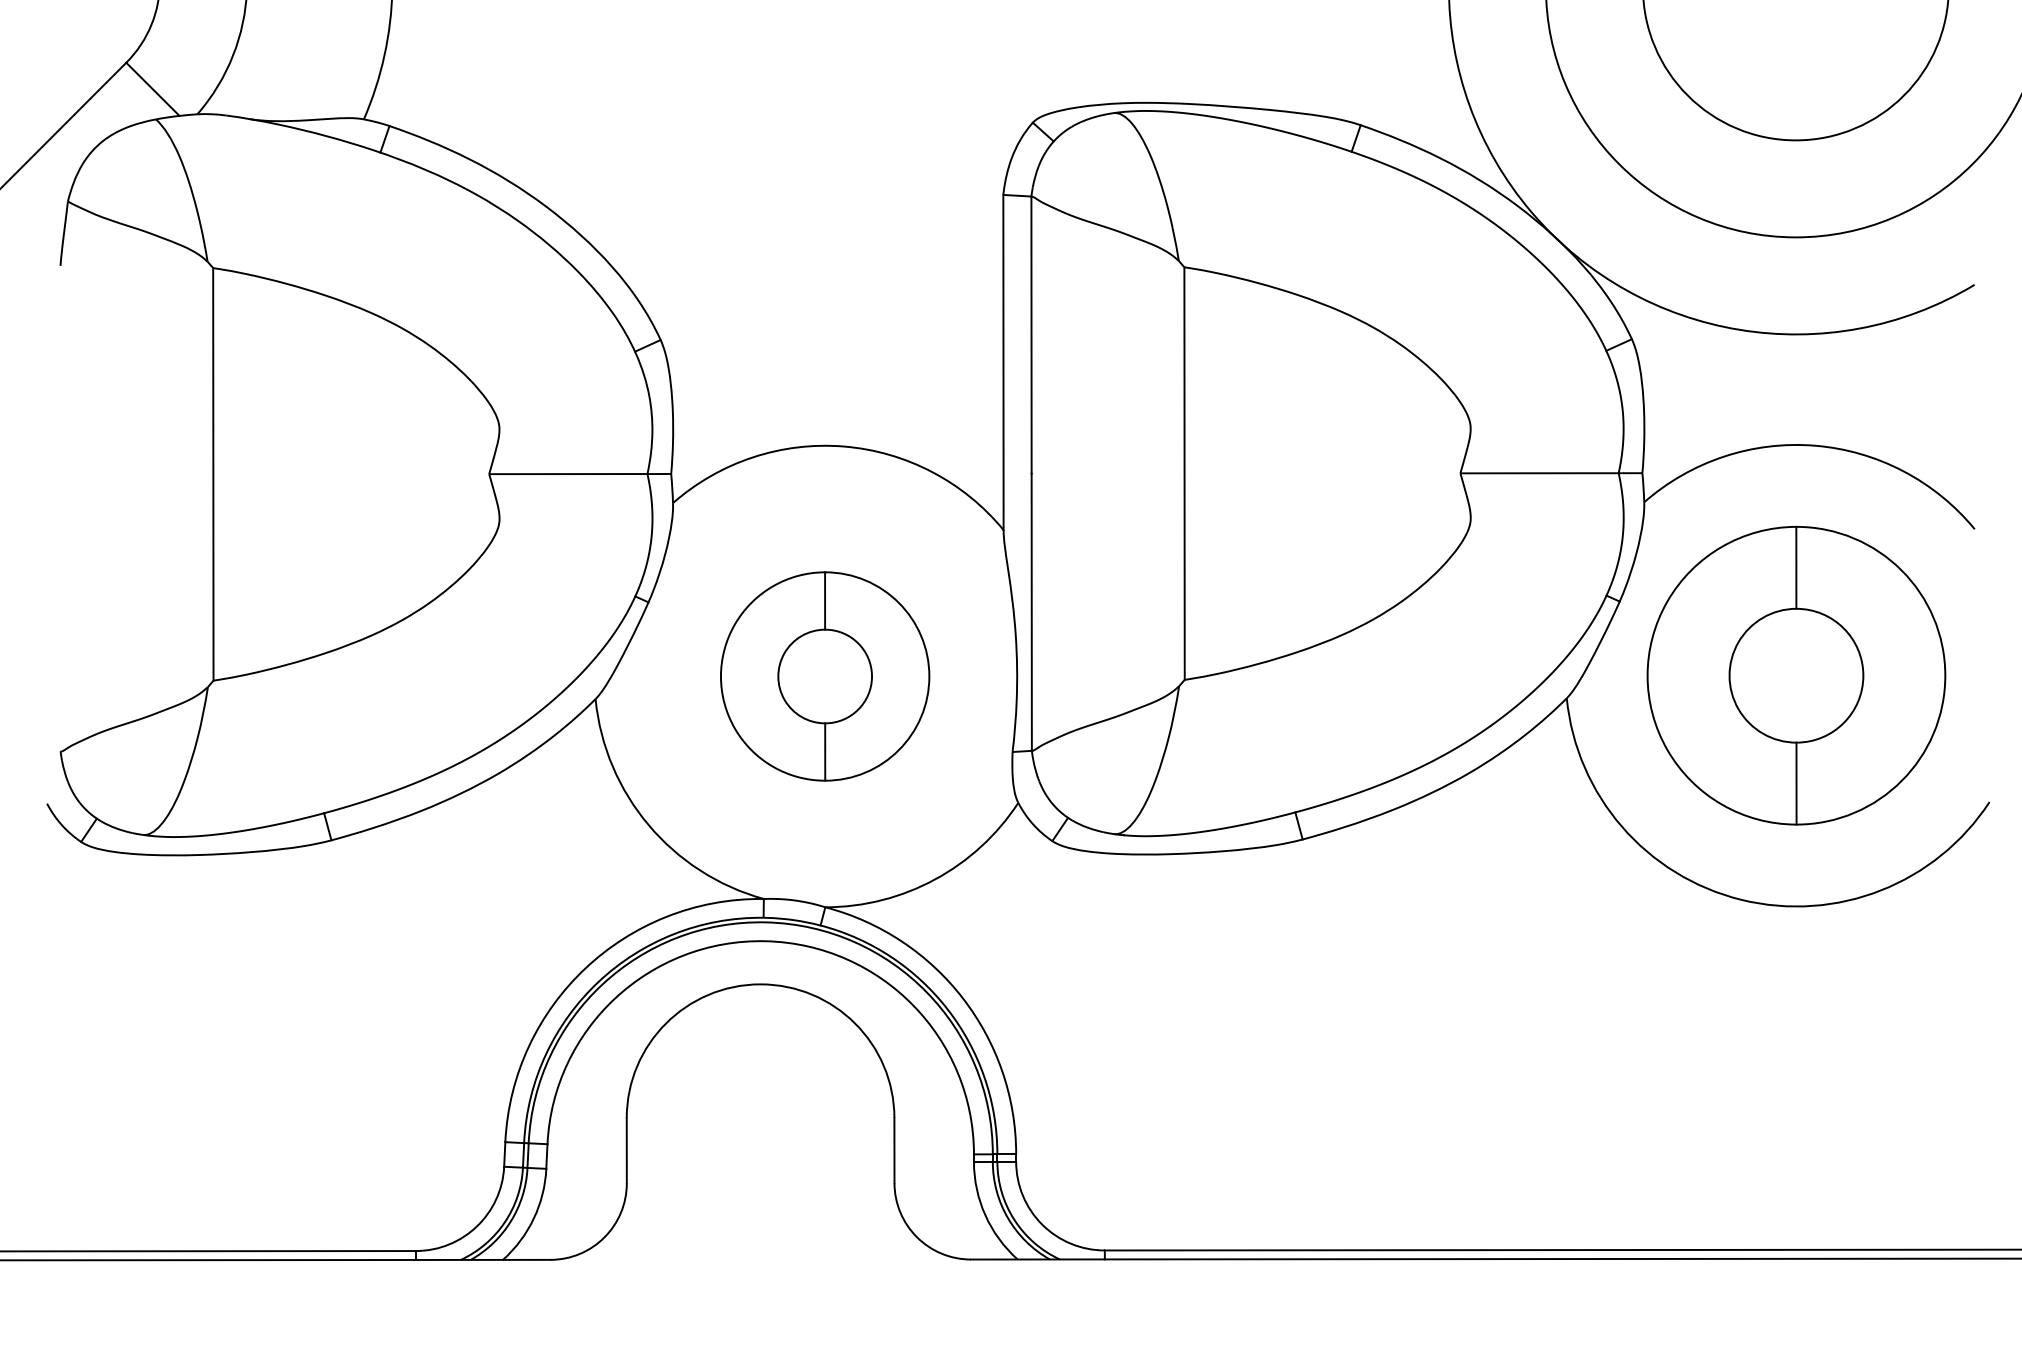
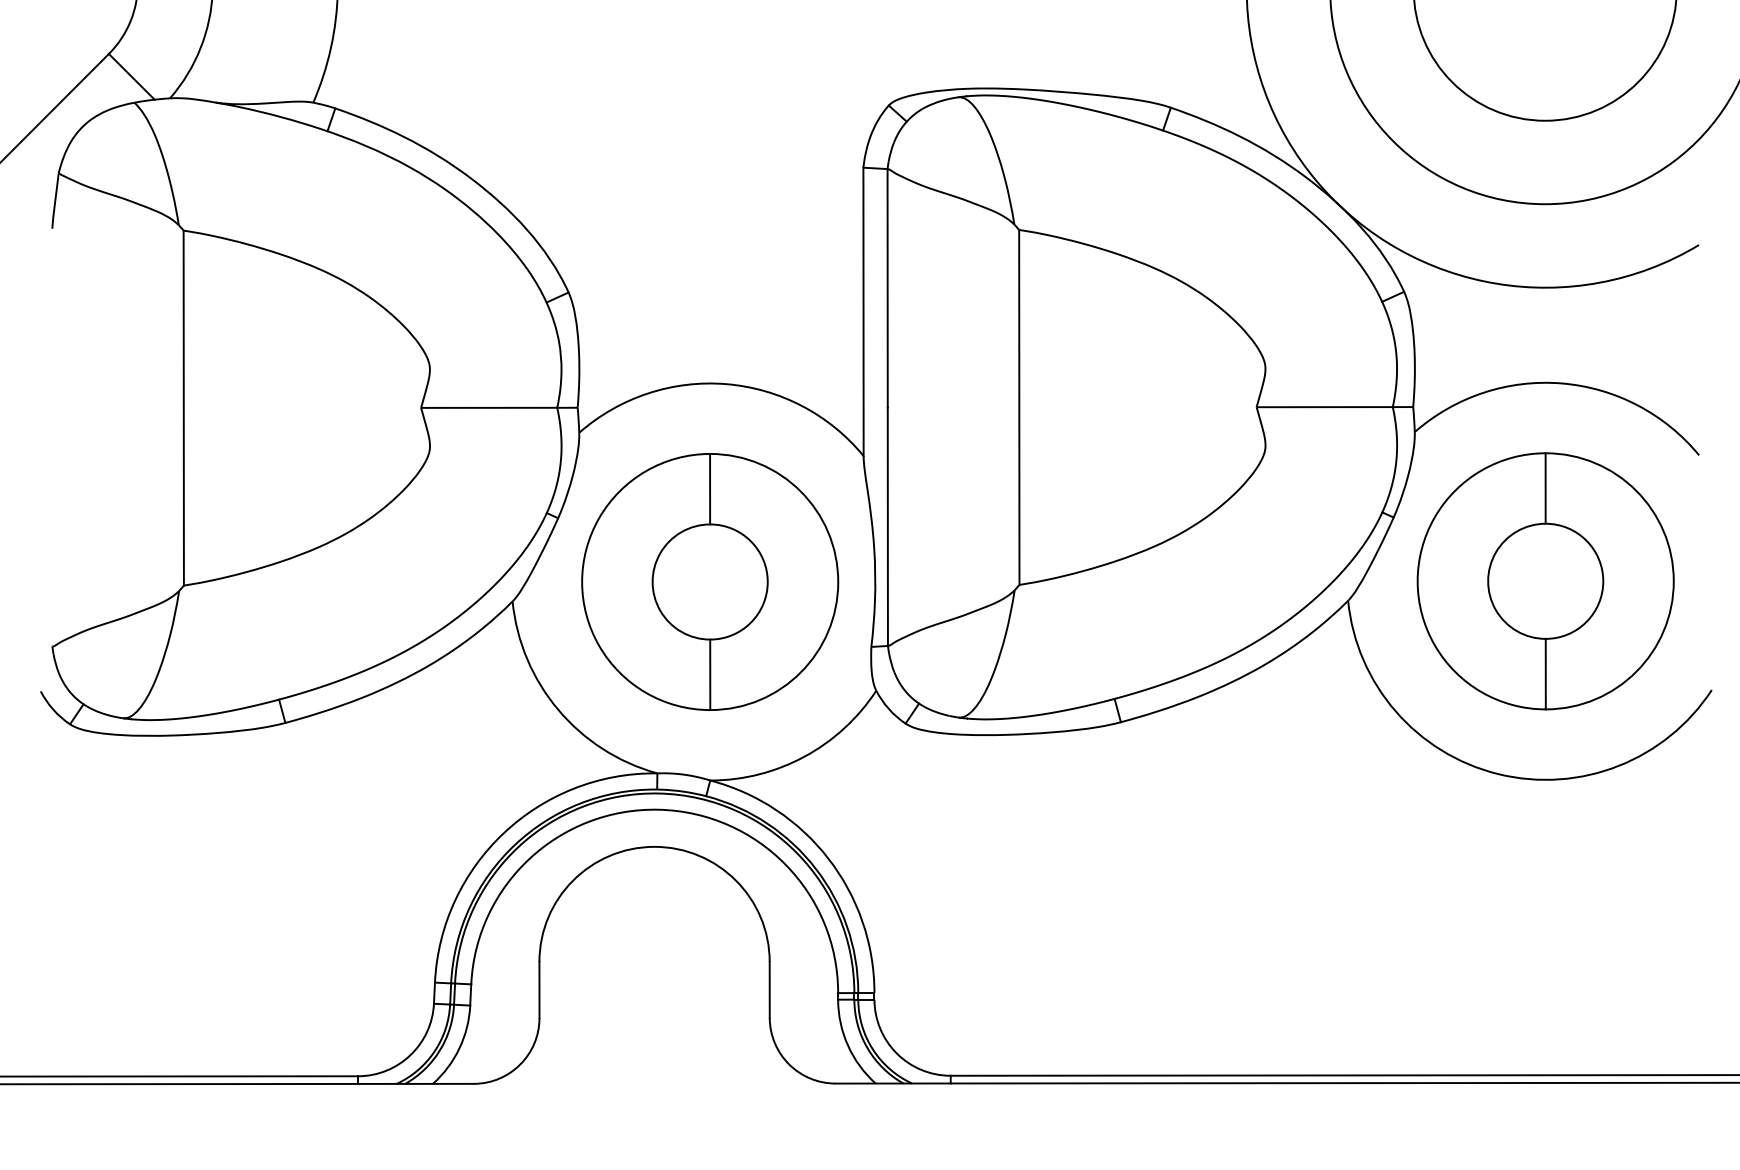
part: (824, 676) -> (709, 581), size x1.43

